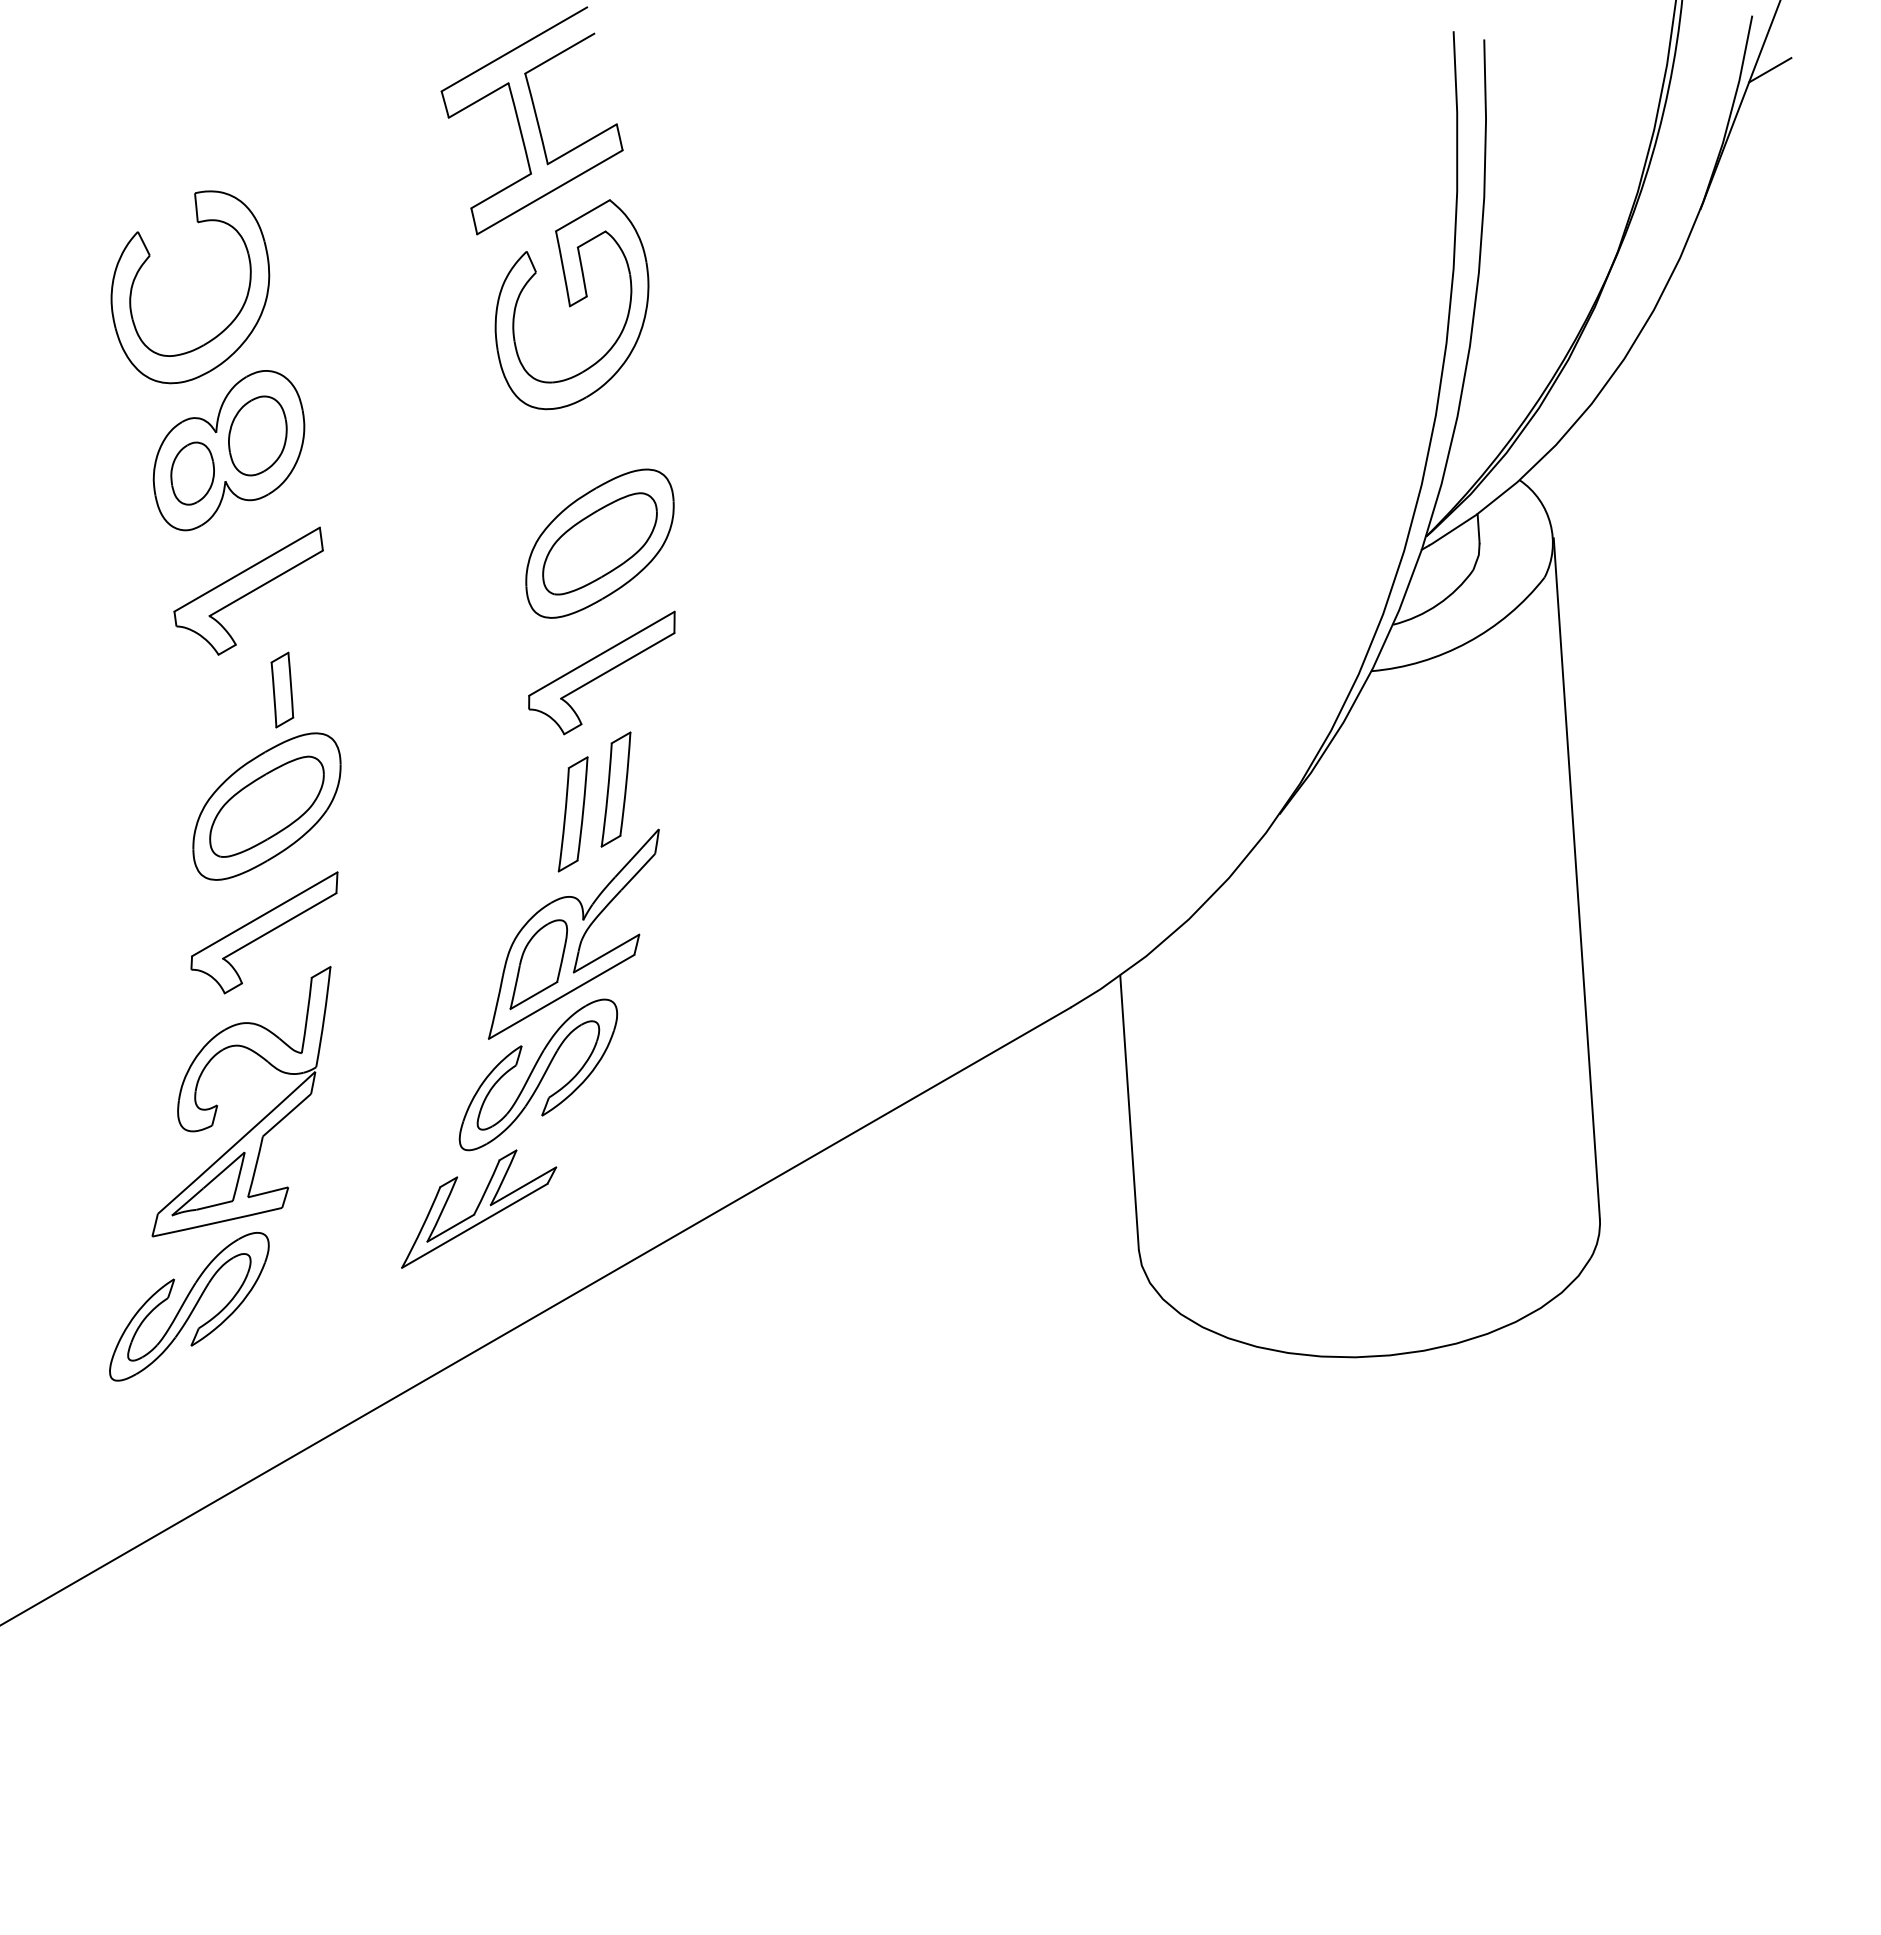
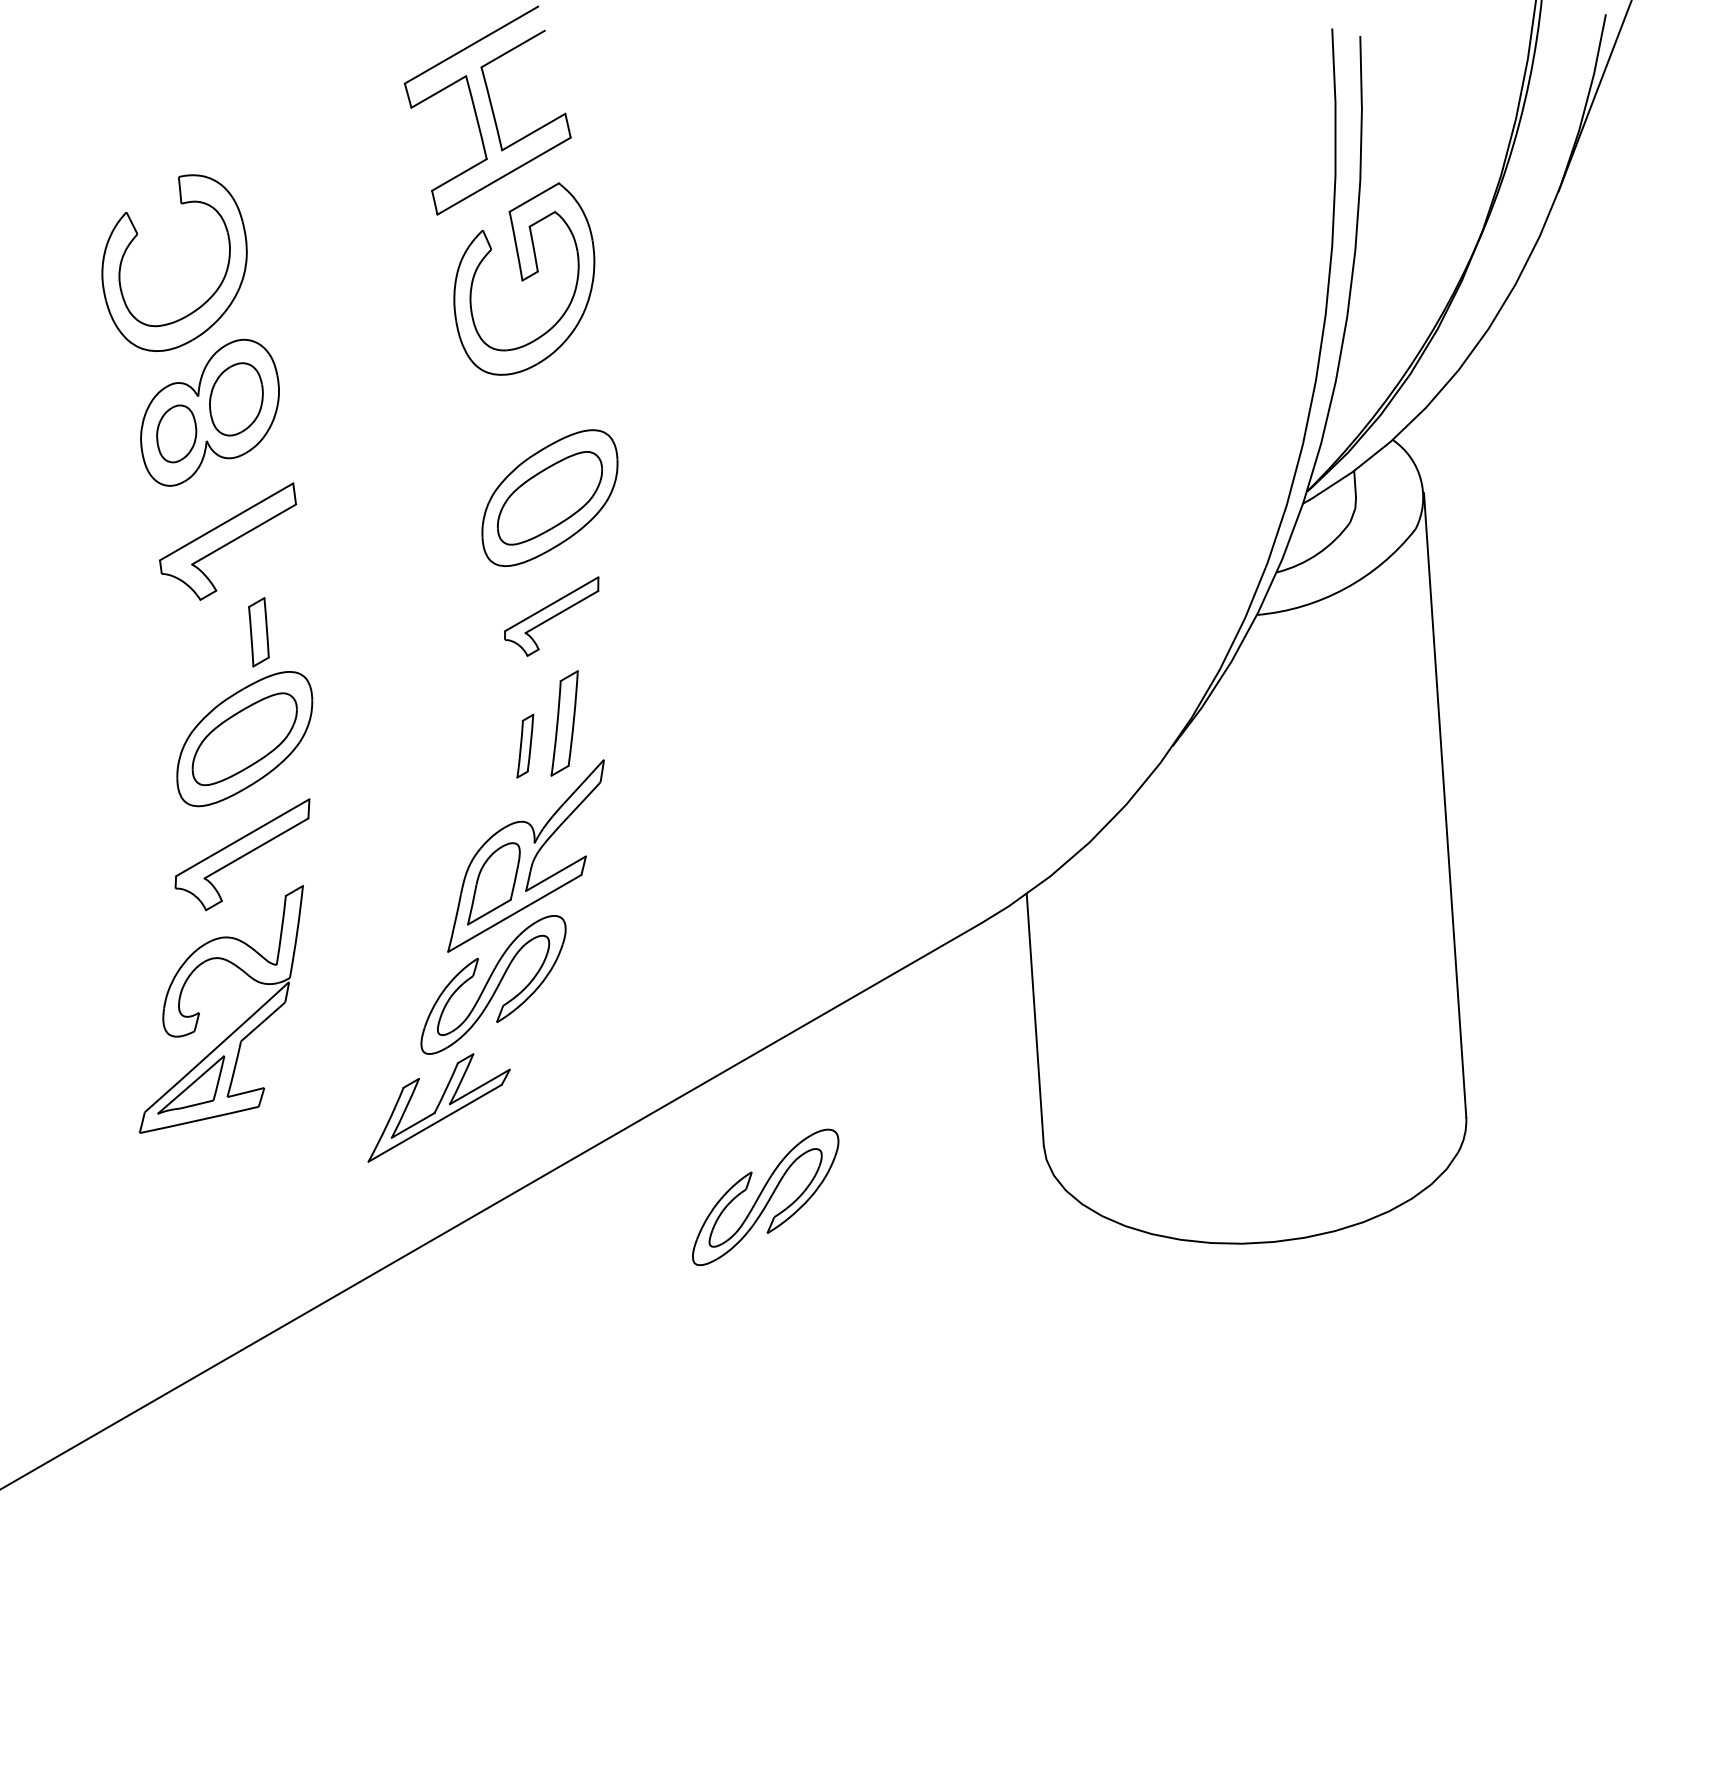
line: (1770, 70) -> (1622, 64), removed
part: (601, 672) -> (551, 616), size x0.7
part: (572, 814) -> (524, 746), size x0.6
part: (189, 1306) -> (765, 1197), moved

